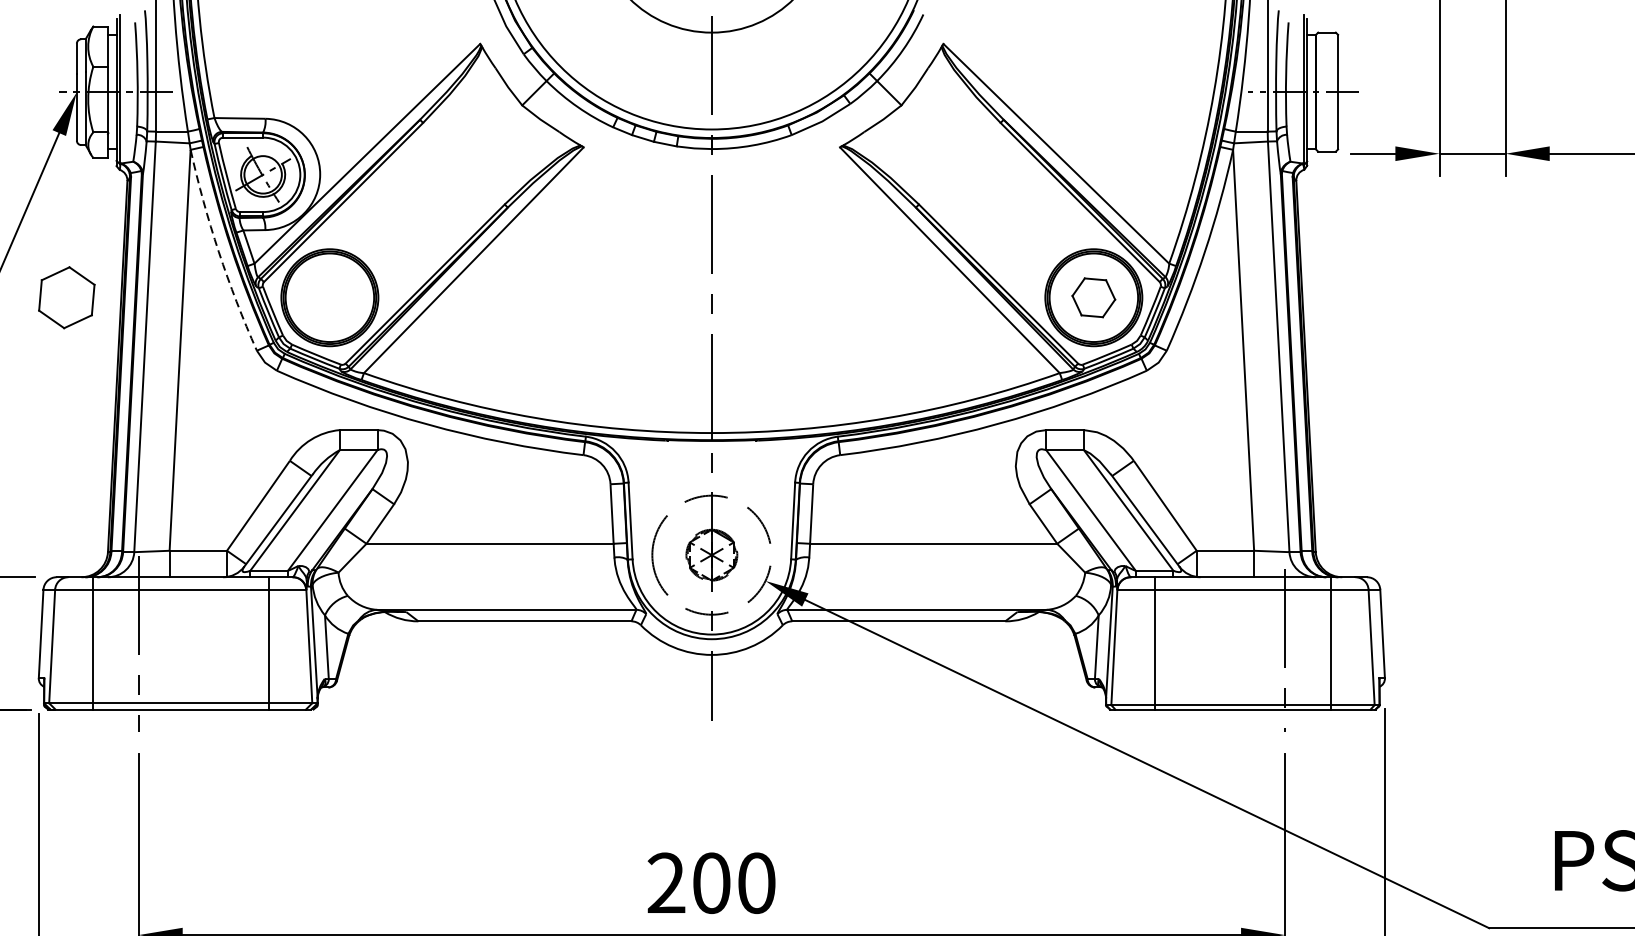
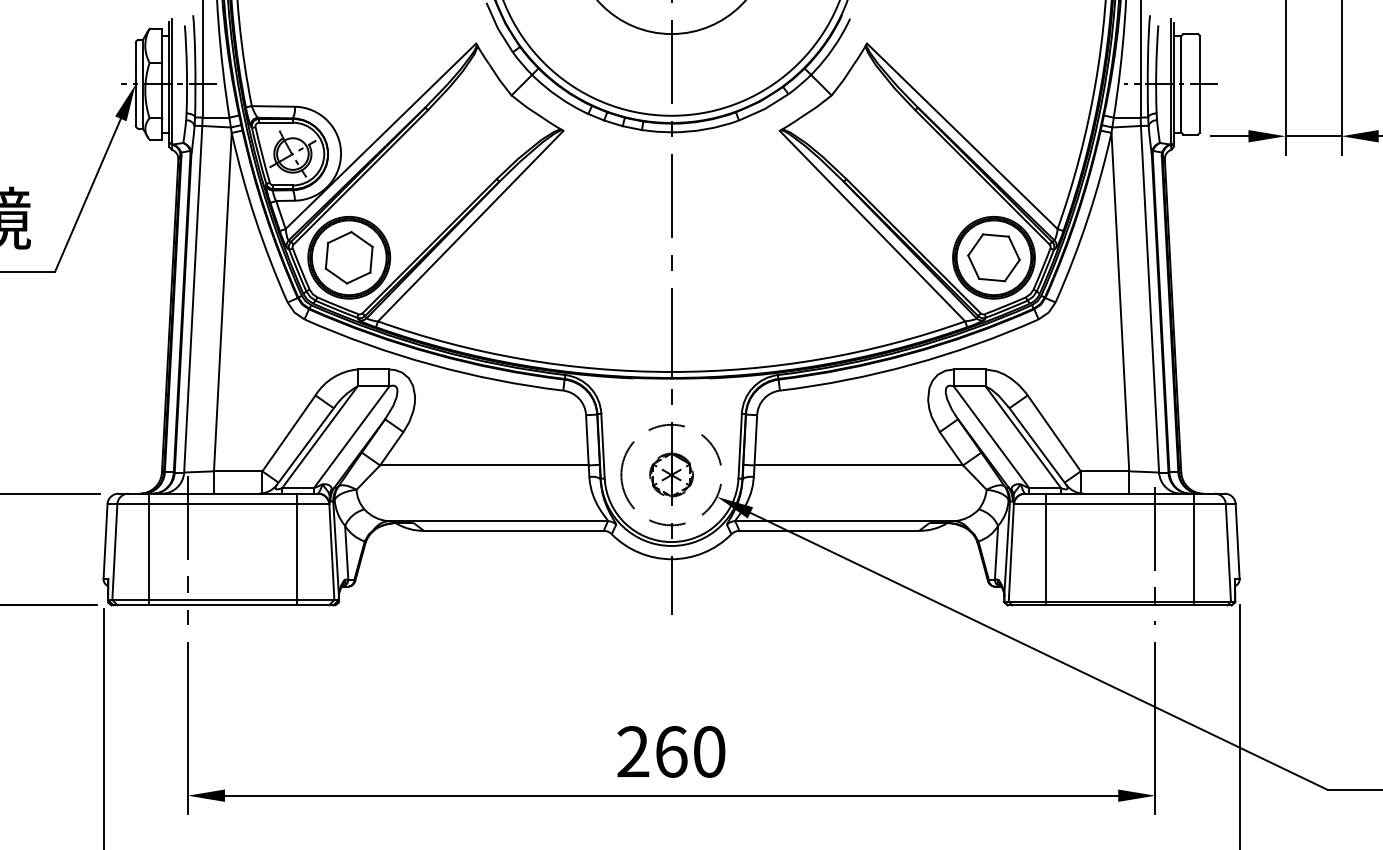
arc: (218, 252) -> (255, 219), dashed -> solid
part: (65, 297) -> (348, 257), moved
part: (1093, 297) -> (993, 257), size x1.43
text: (711, 882) -> (671, 751), 200 -> 260

